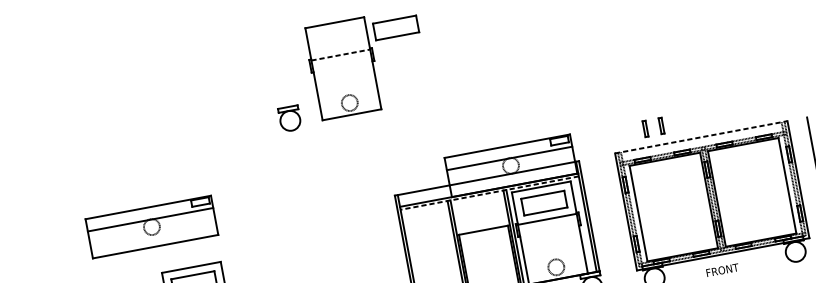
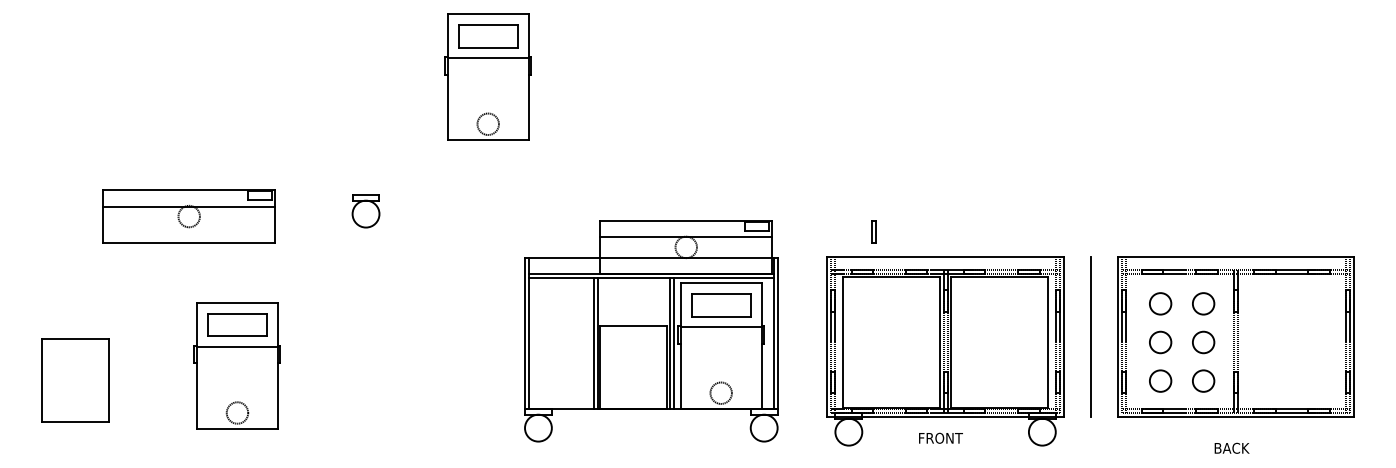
part: (396, 28) -> (488, 36), moved
line: (341, 55) -> (488, 58), dashed -> solid
part: (289, 119) -> (365, 211), moved
part: (661, 125) -> (895, 231), removed
line: (701, 136) -> (946, 256), dashed -> solid
line: (489, 193) -> (650, 278), dashed -> solid
part: (151, 227) -> (188, 216), moved

